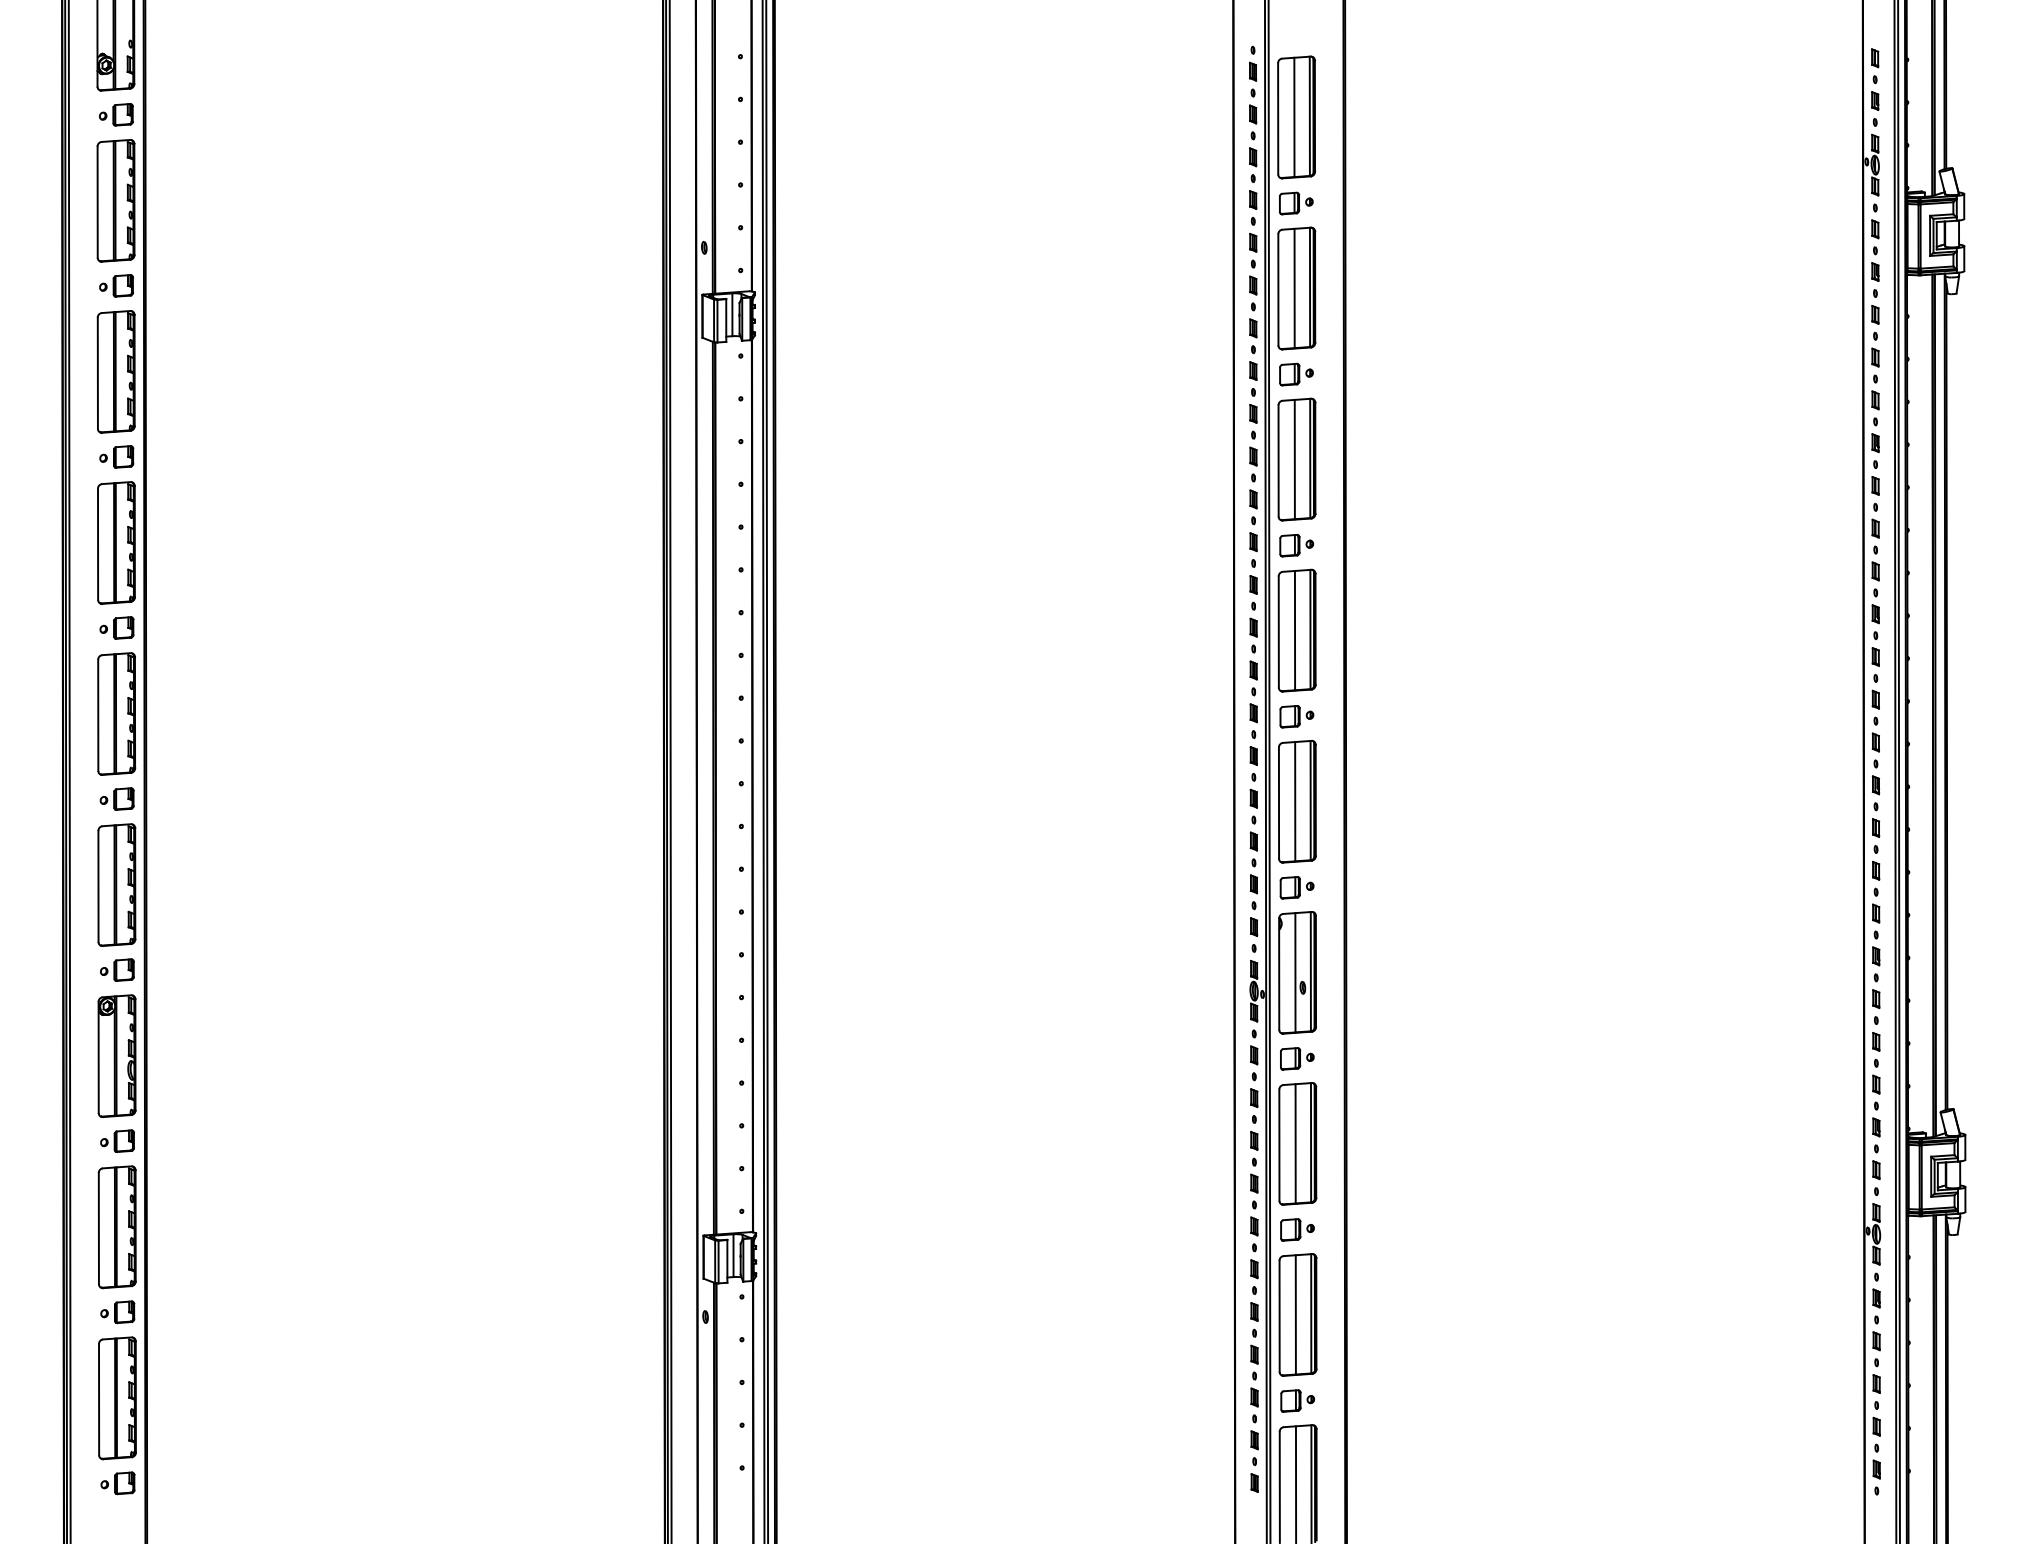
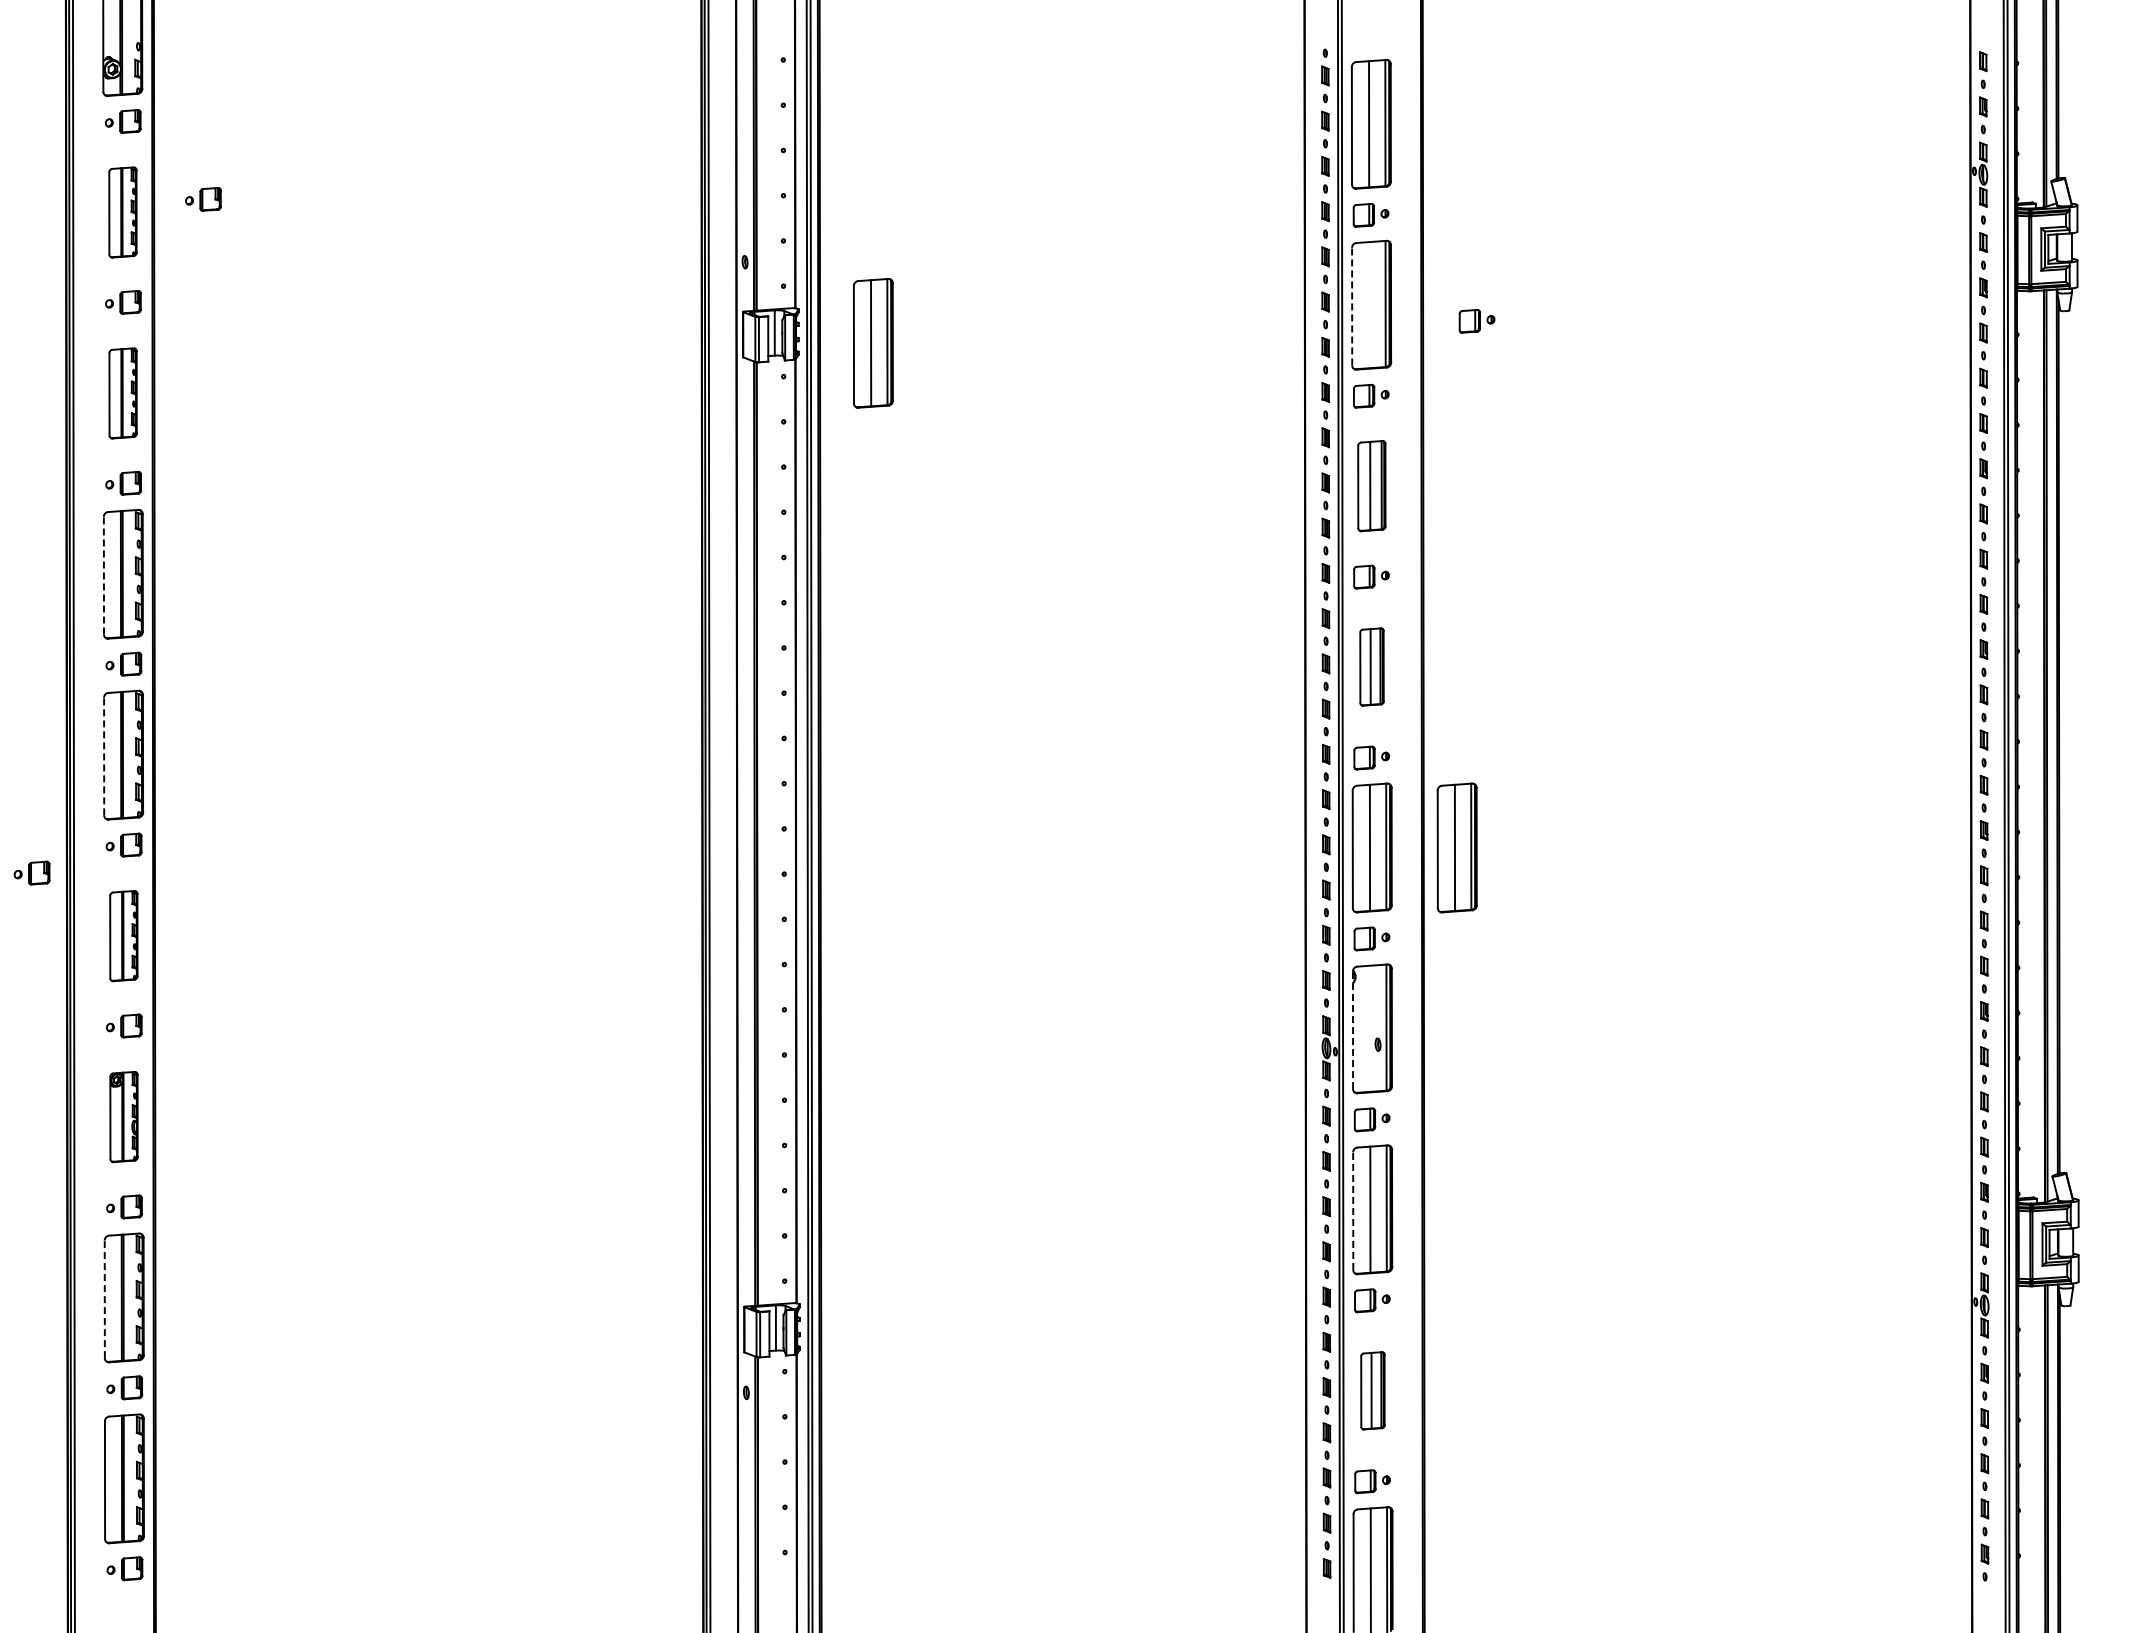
part: (192, 188) -> (203, 199), added
part: (115, 200) -> (122, 212), size x0.7
line: (1294, 288) -> (1369, 305), removed
line: (1278, 289) -> (1352, 306), solid -> dashed
part: (1395, 303) -> (1476, 321), added
part: (824, 324) -> (872, 343), added
part: (115, 372) -> (122, 393), size x0.7
part: (1296, 459) -> (1371, 485), size x0.7
line: (97, 544) -> (103, 575), solid -> dashed
part: (1296, 630) -> (1371, 666), size x0.6
line: (98, 715) -> (104, 756), solid -> dashed
part: (1377, 801) -> (1456, 847), added
part: (29, 824) -> (31, 872), added
part: (116, 884) -> (123, 935), size x0.7
line: (1295, 972) -> (1370, 1028), removed
line: (1279, 974) -> (1353, 1030), solid -> dashed
part: (116, 1055) -> (123, 1116), size x0.7
line: (1279, 1145) -> (1353, 1211), solid -> dashed
line: (98, 1228) -> (104, 1299), solid -> dashed
part: (1297, 1314) -> (1372, 1390), size x0.6

